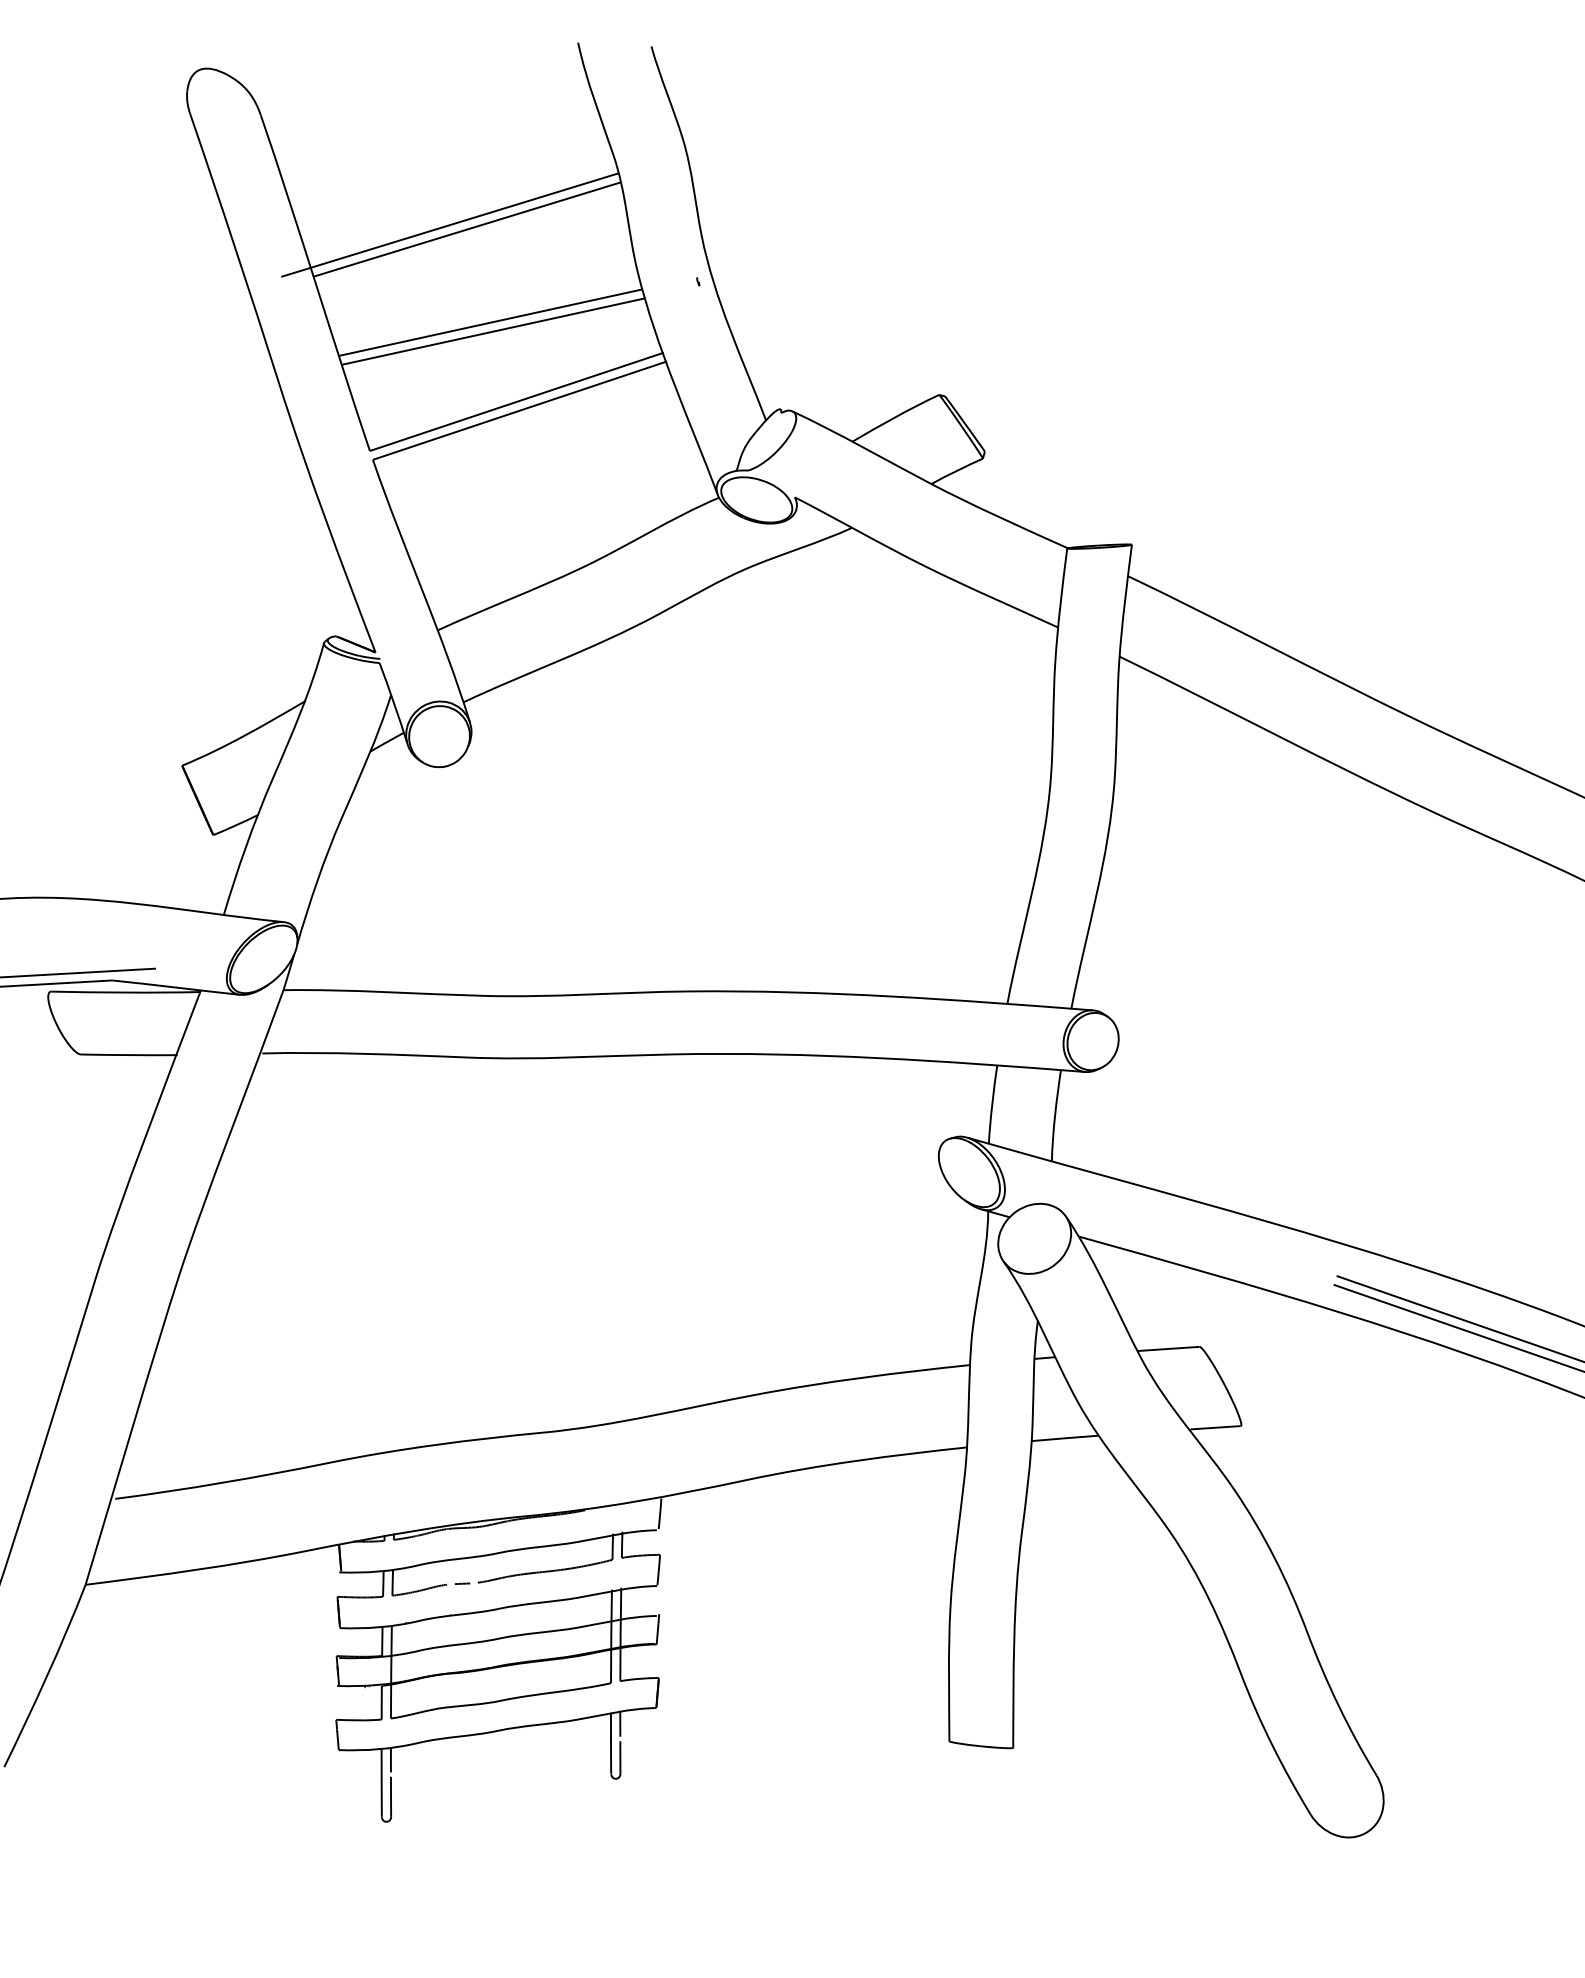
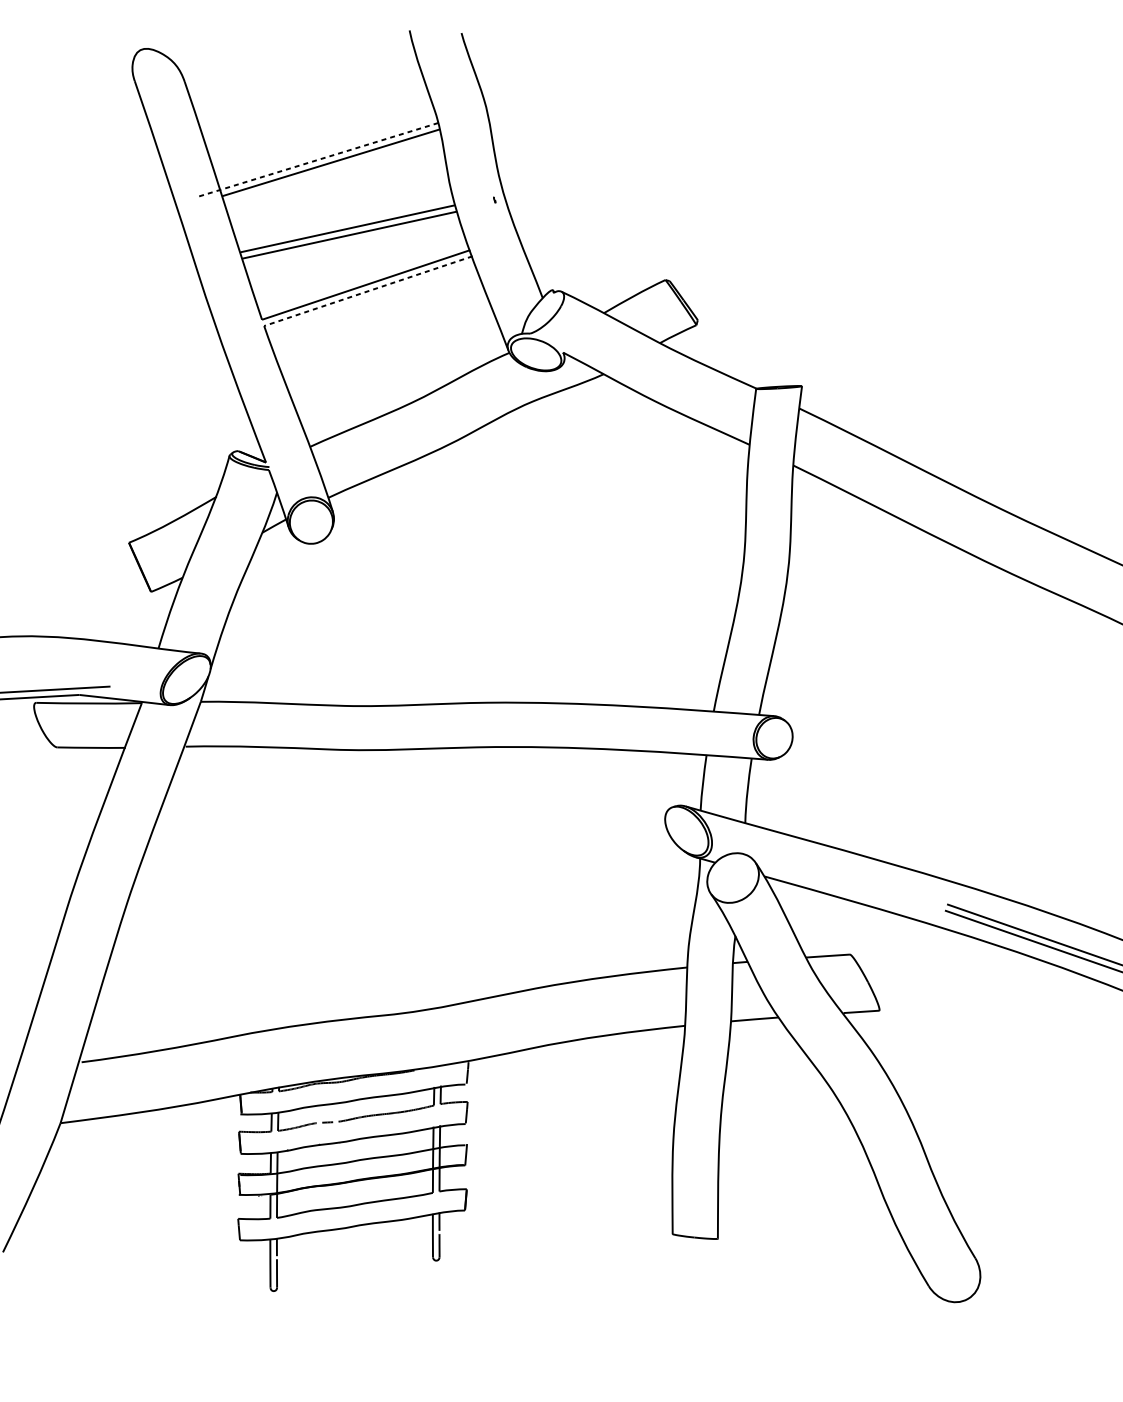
line: (450, 225) -> (319, 159), solid -> dashed
line: (519, 410) -> (368, 291), solid -> dashed

